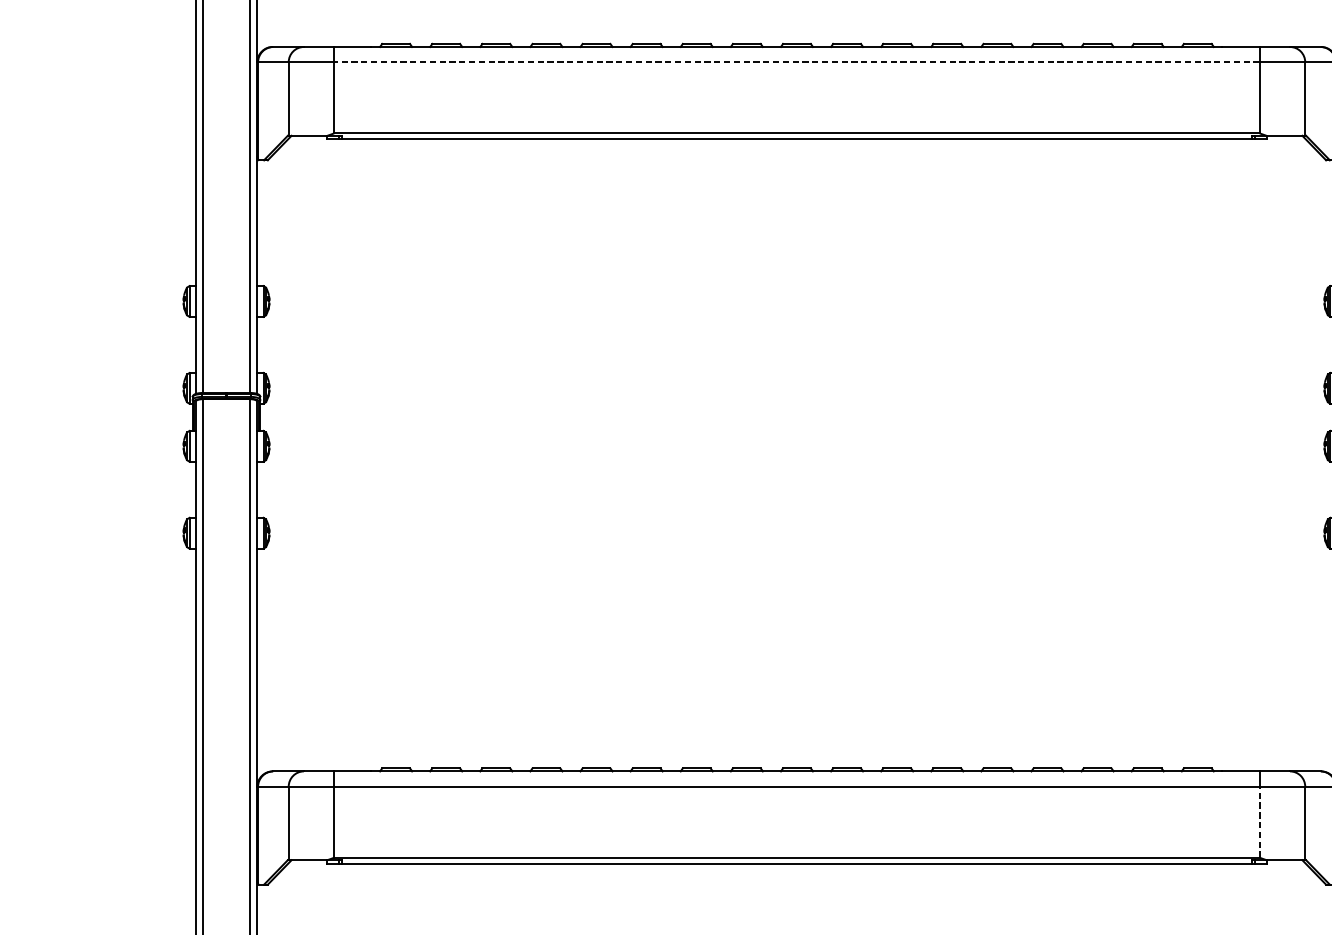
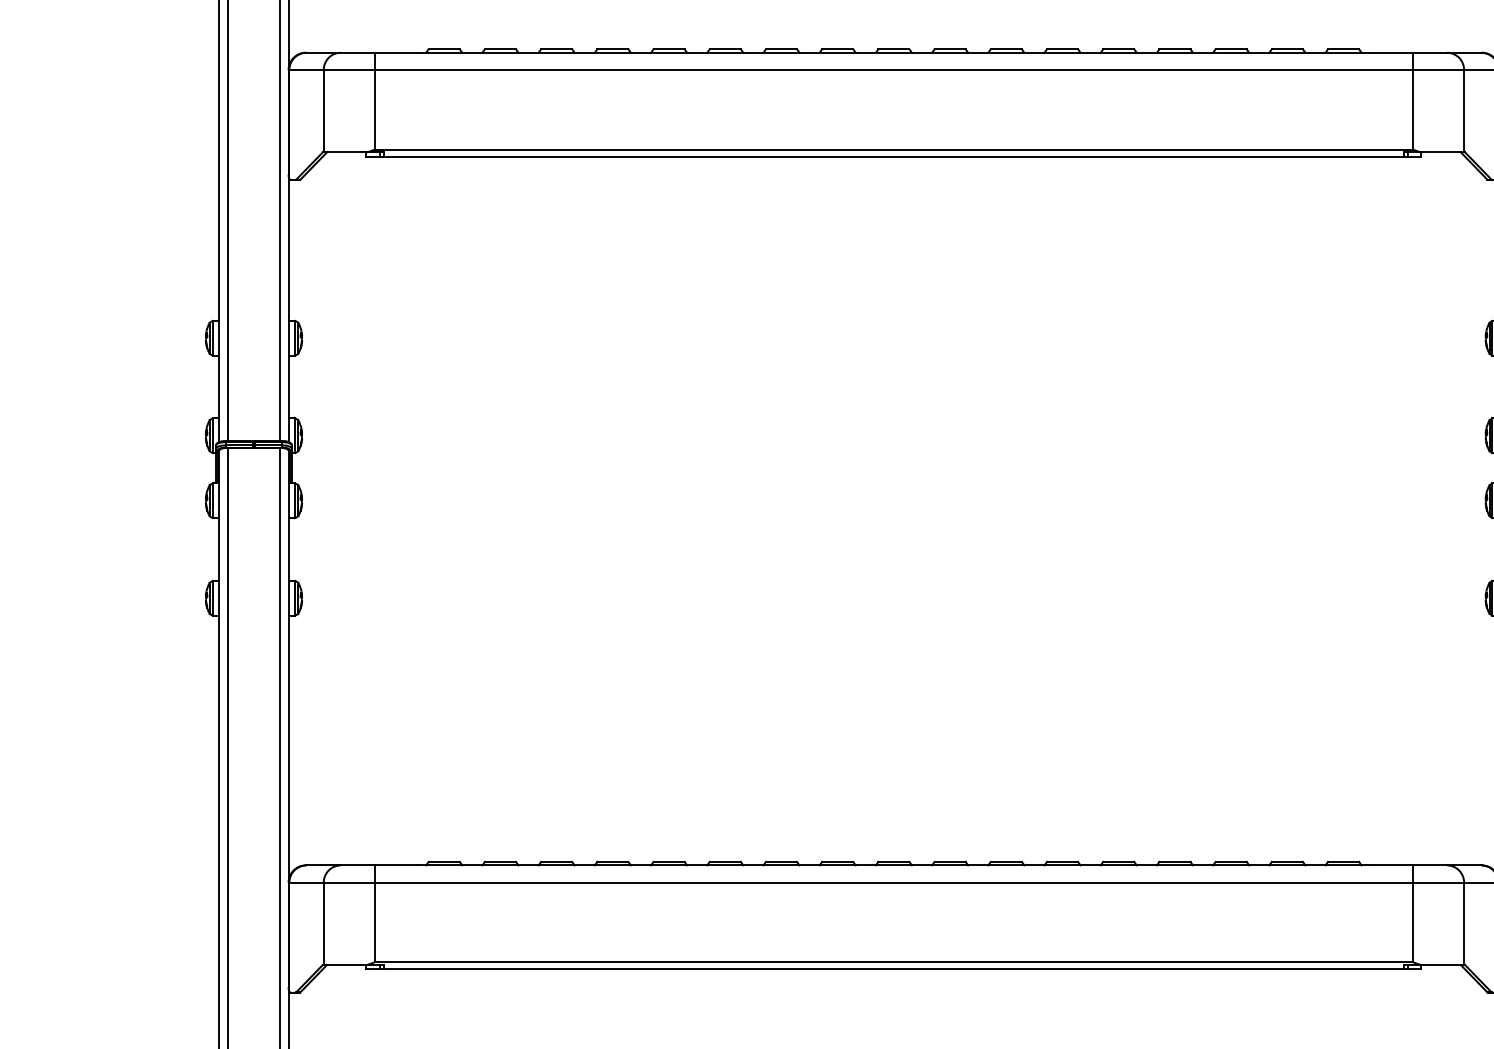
line: (796, 62) -> (893, 70), dashed -> solid
line: (1260, 822) -> (1413, 922), dashed -> solid

